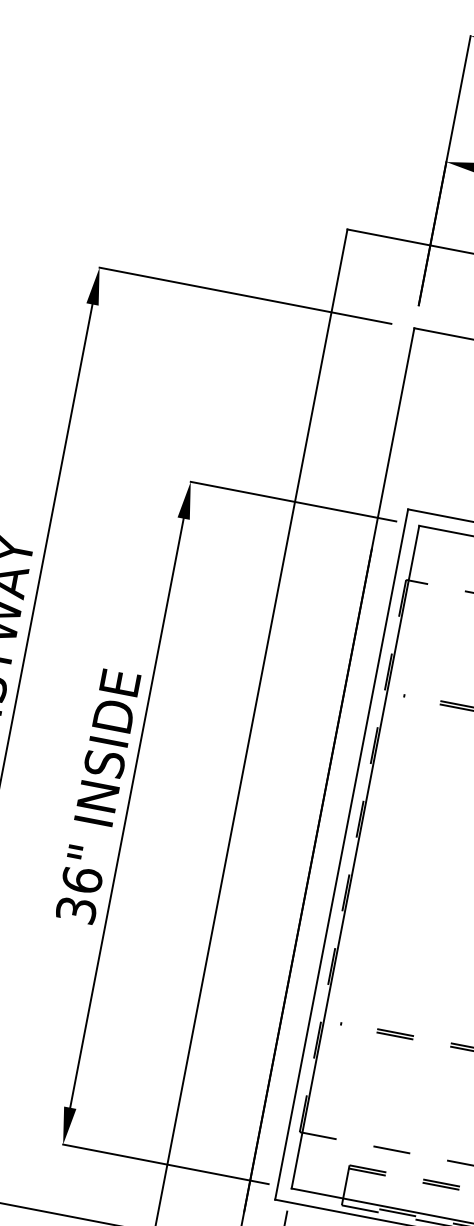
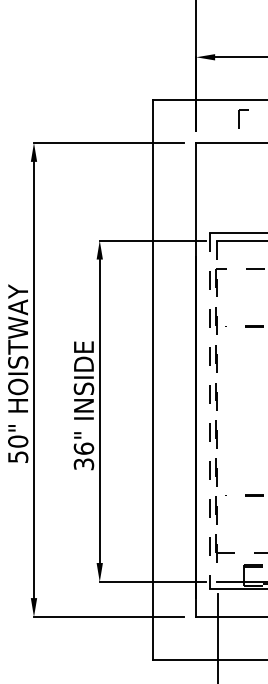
line: (341, 855) -> (210, 411), solid -> dashed
line: (355, 857) -> (217, 411), solid -> dashed

